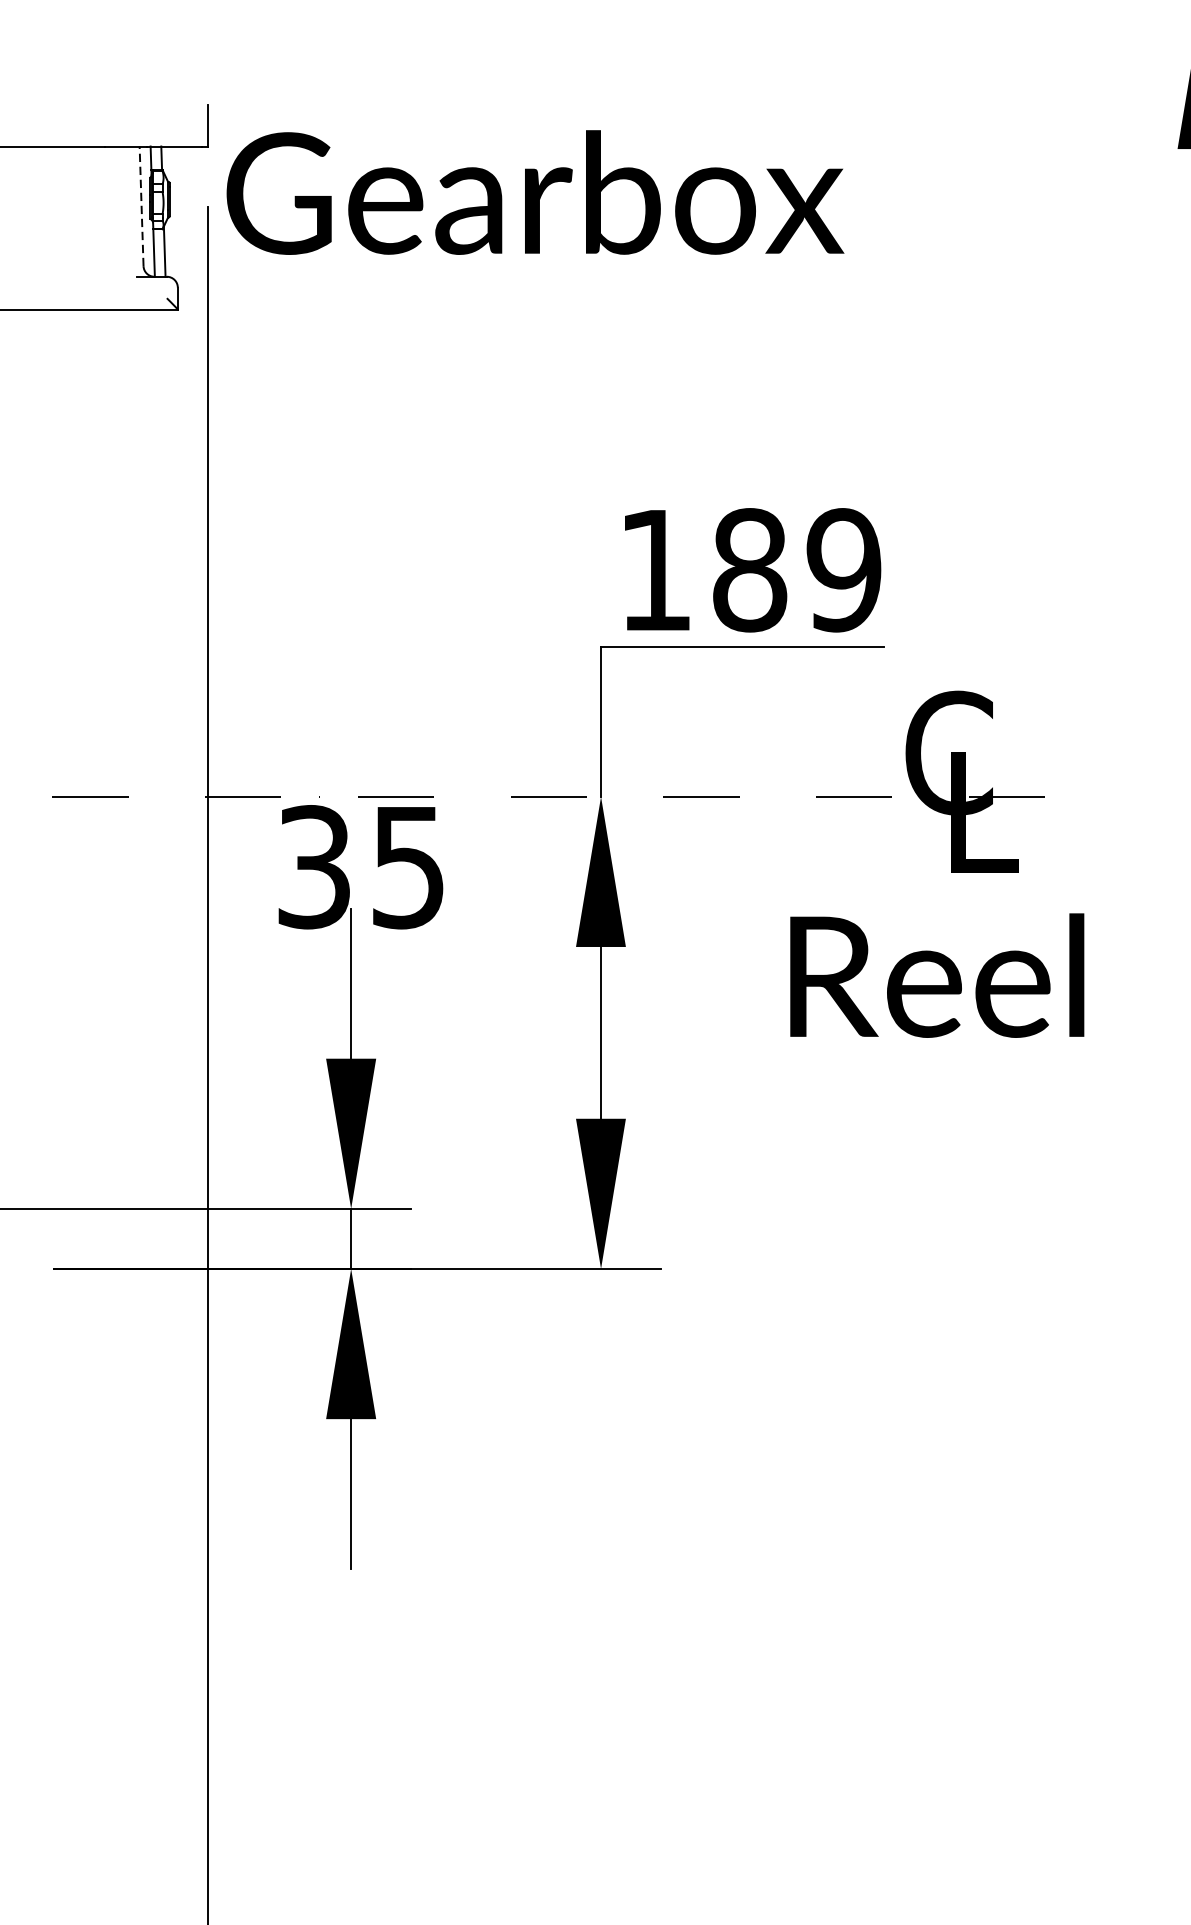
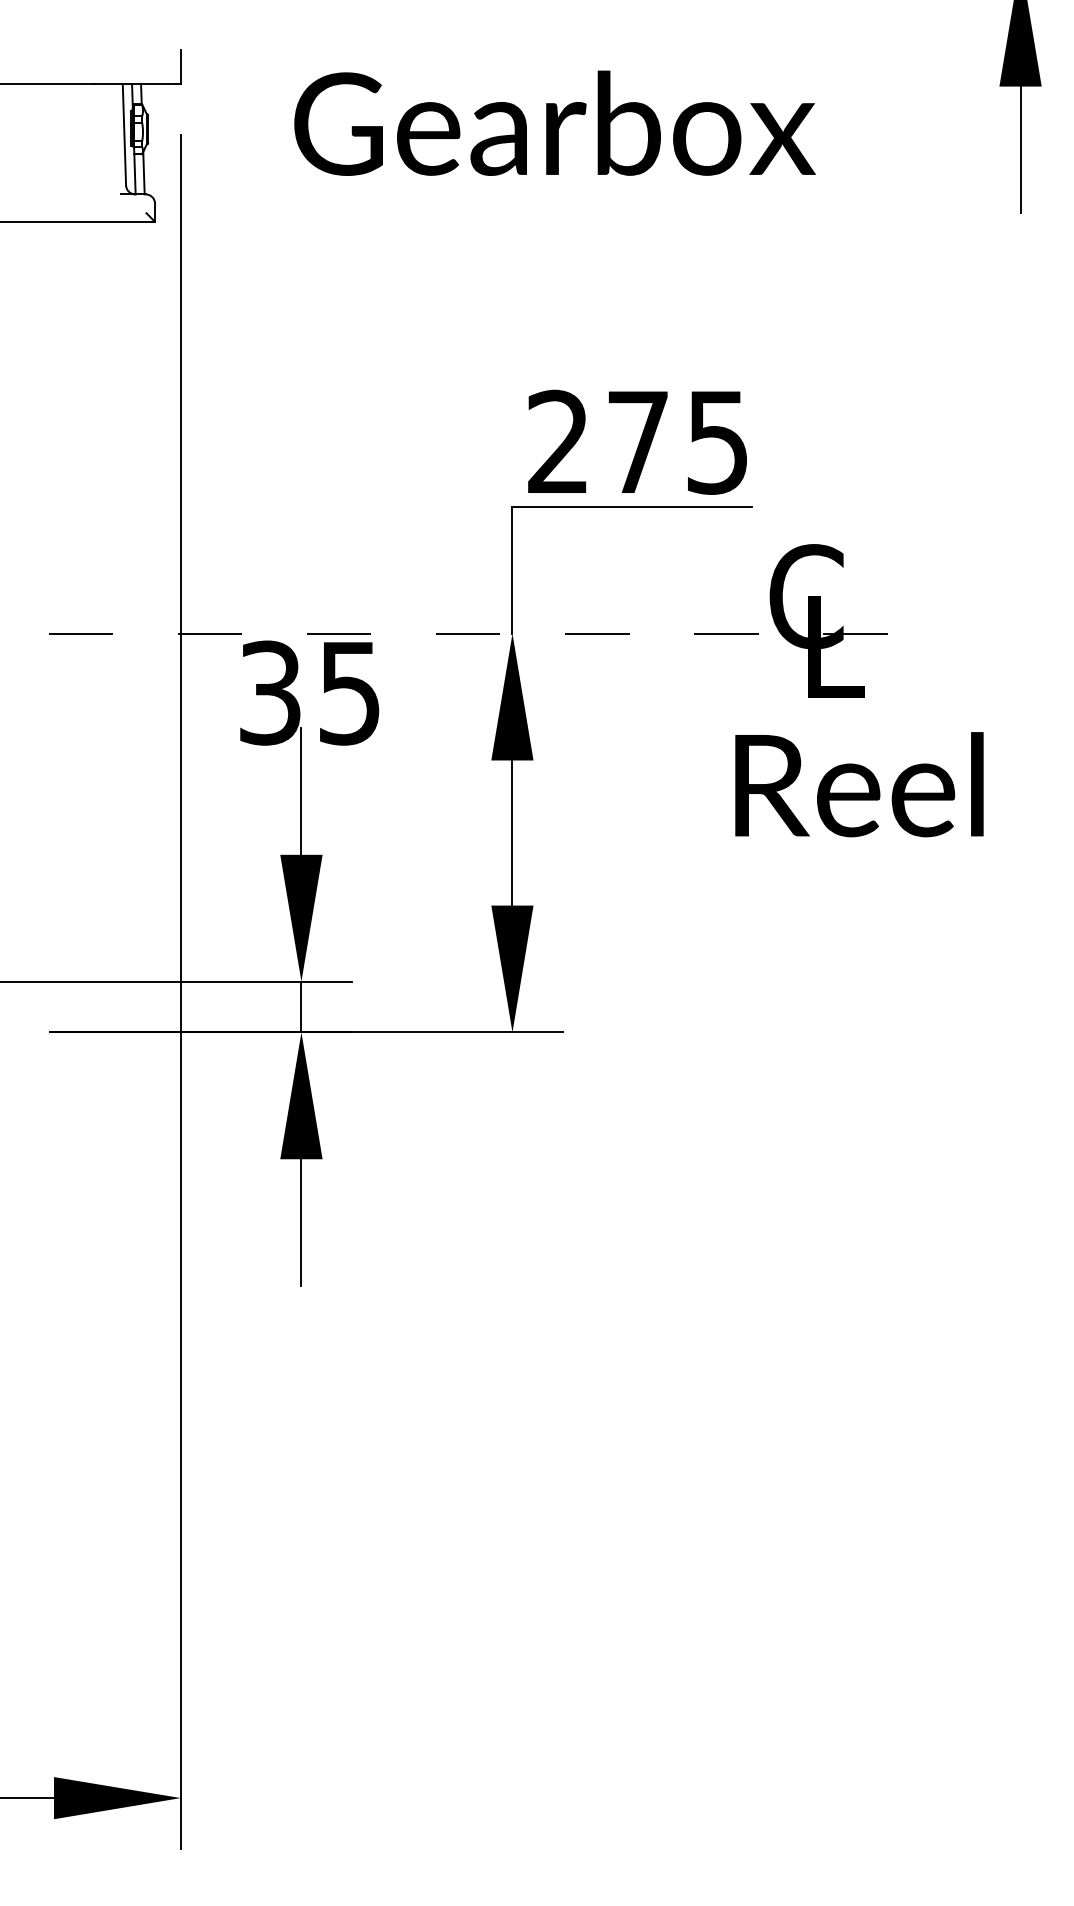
text: (534, 191) -> (554, 122), moved
line: (141, 205) -> (124, 134), dashed -> solid
text: (750, 569) -> (638, 441), 189 -> 275
text: (937, 975) -> (859, 784), moved

